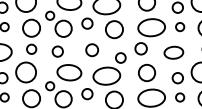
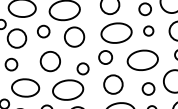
circle: (91, 49) -> (49, 60), size x1.43
part: (173, 52) -> (142, 60), size x1.43

